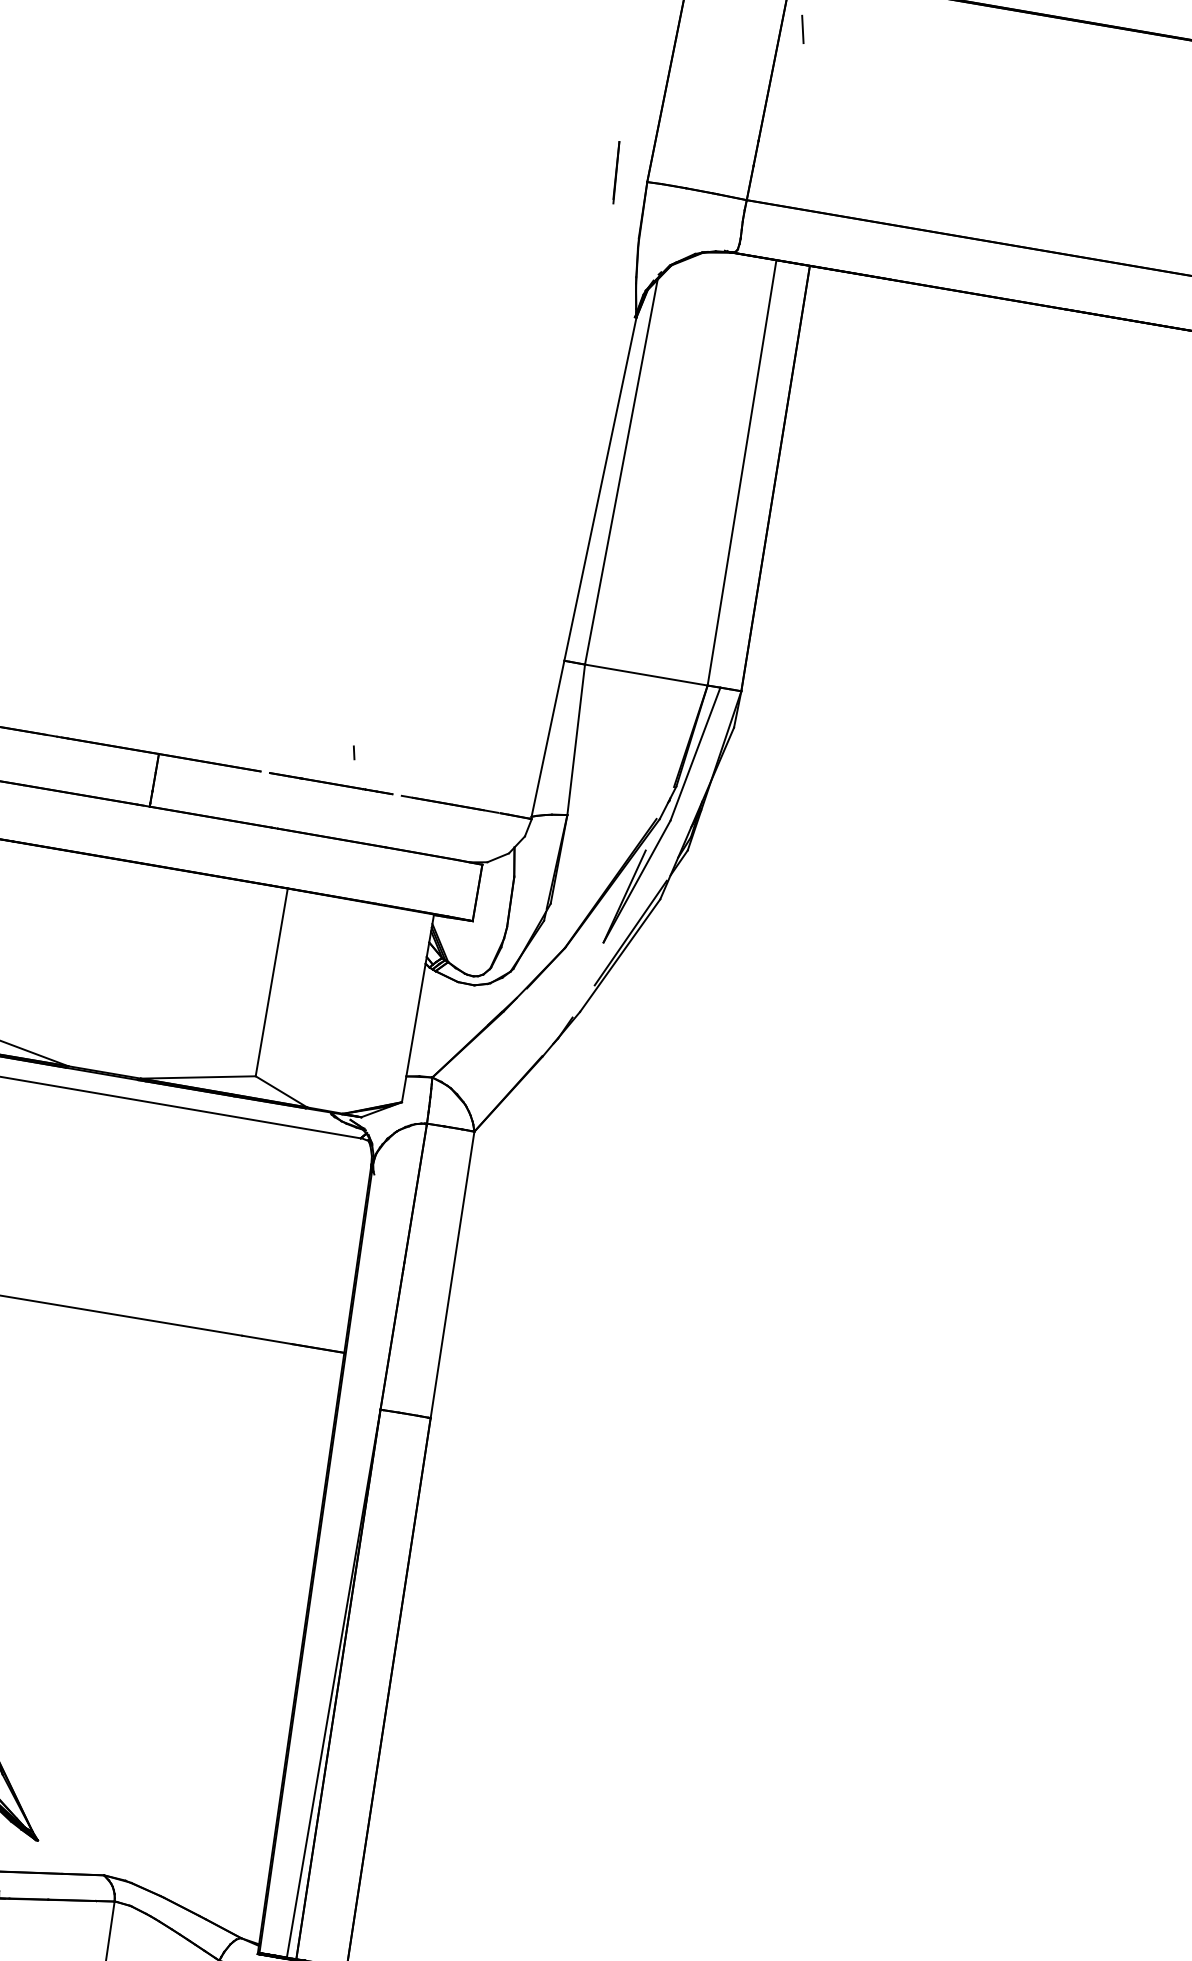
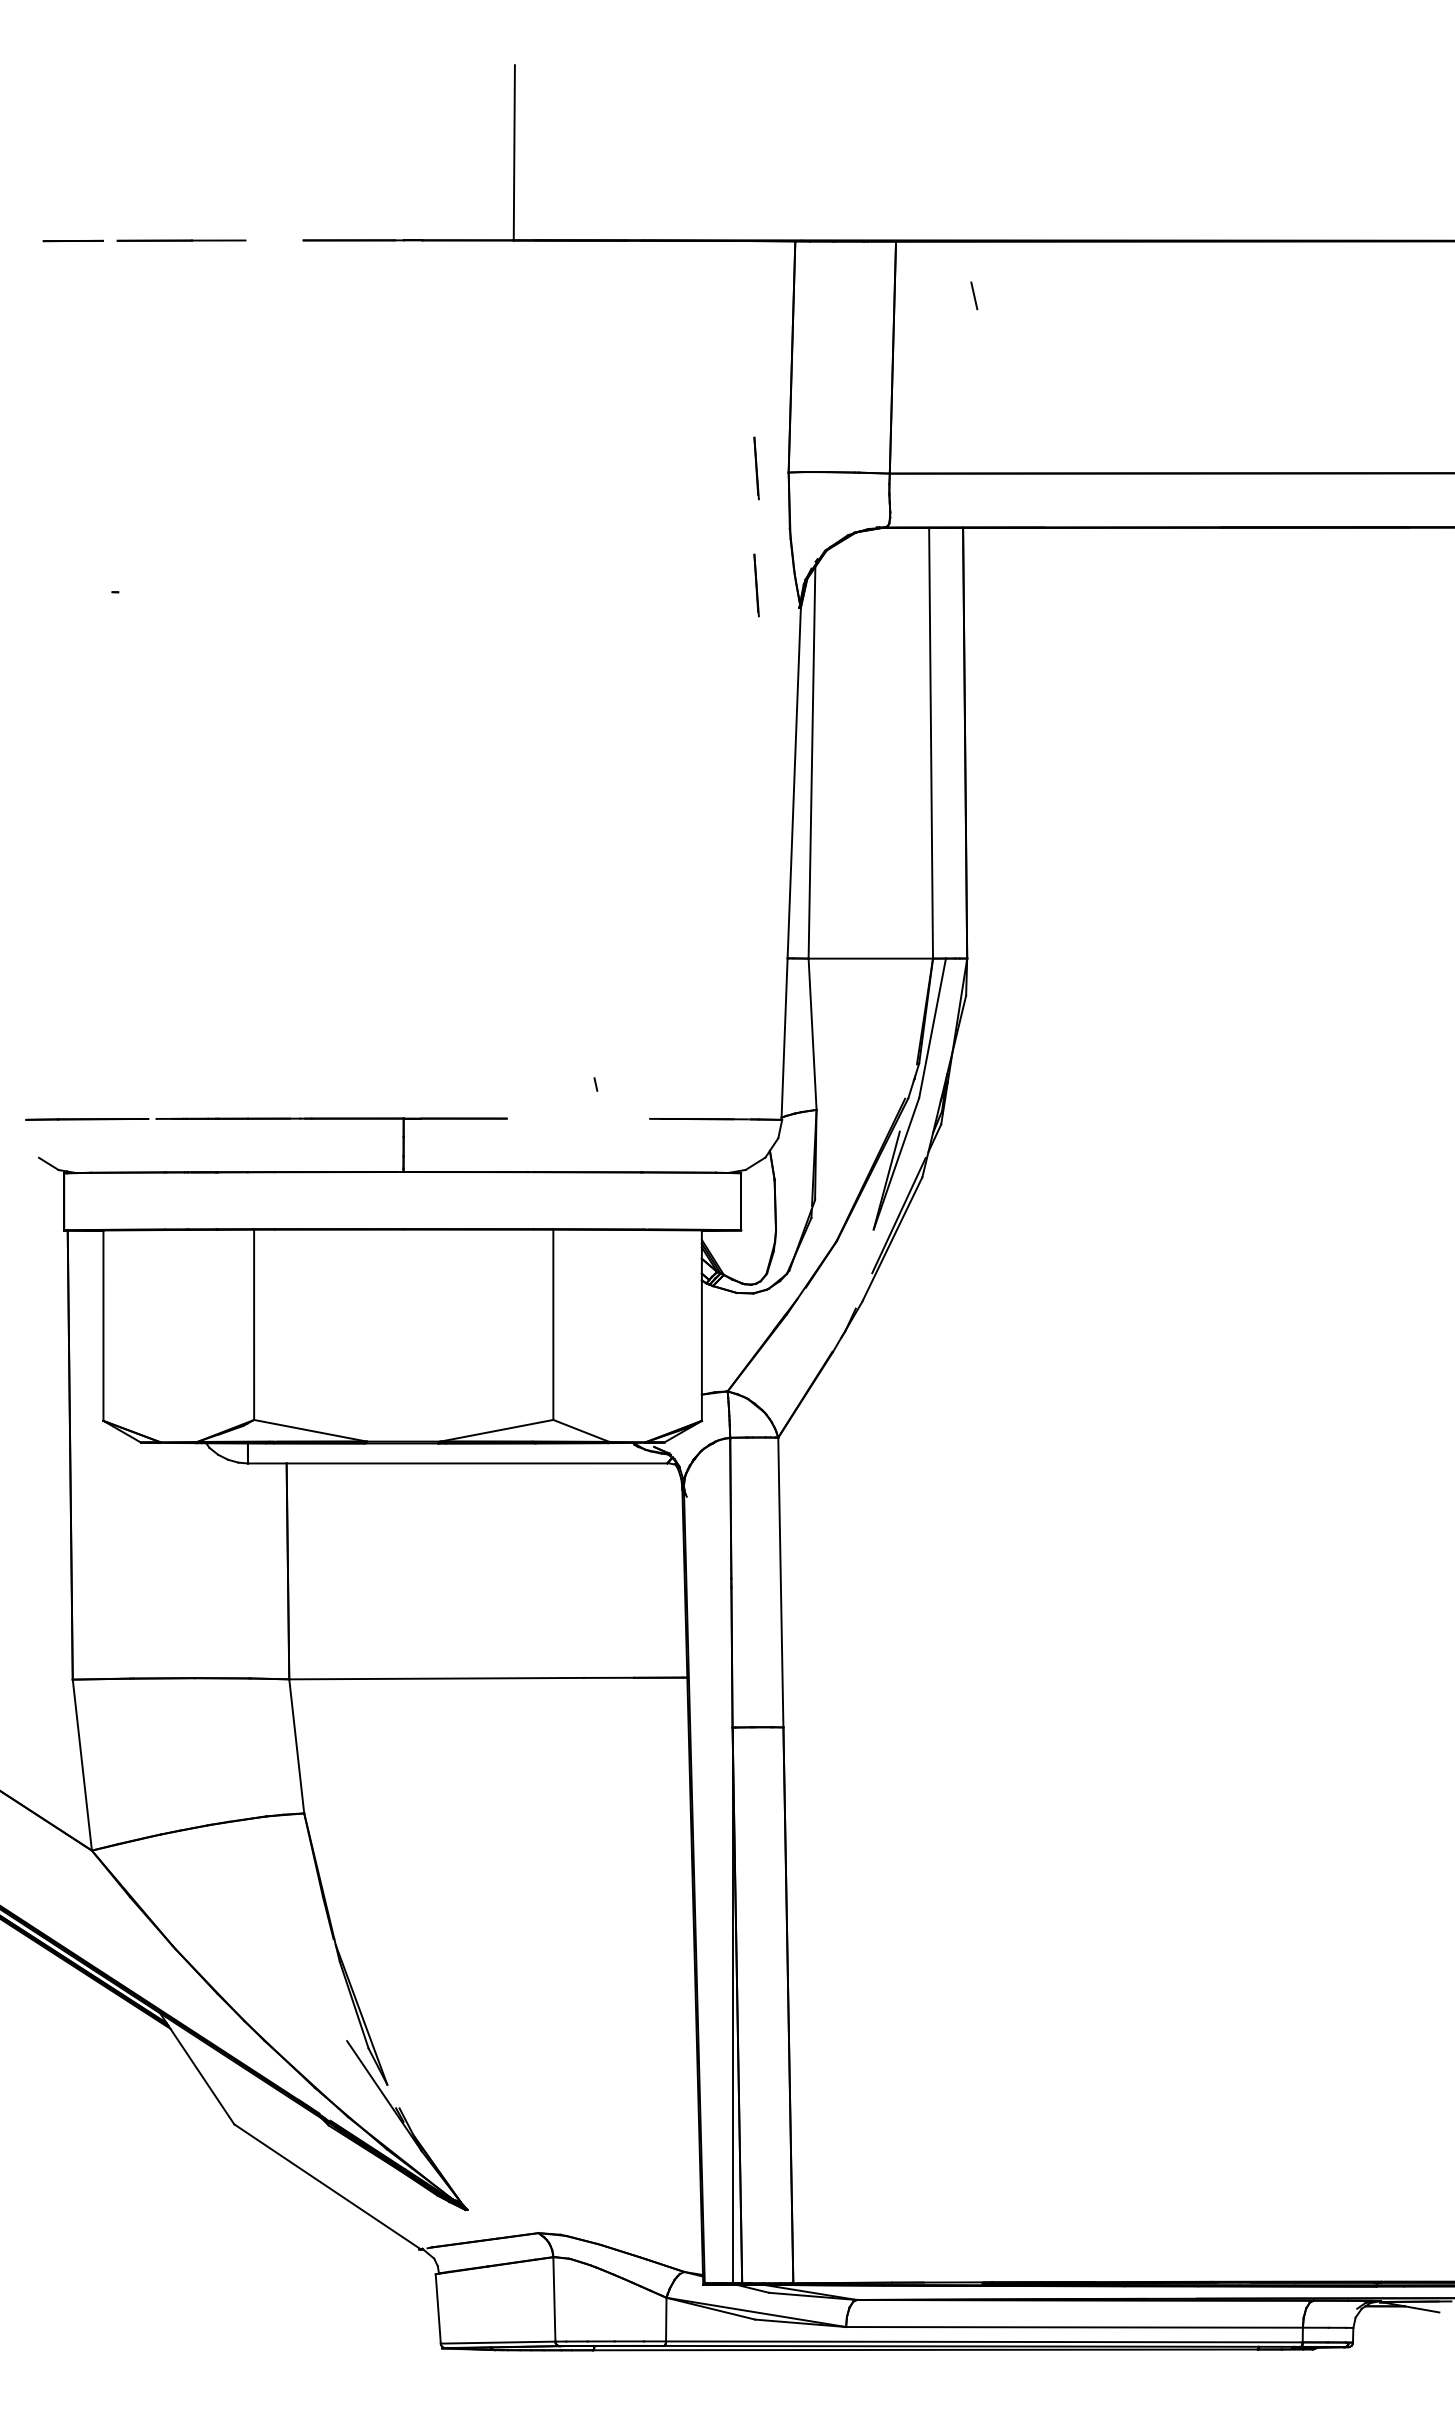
line: (803, 29) -> (974, 295), moved
line: (596, 288) -> (756, 585), added
line: (331, 783) -> (578, 1118), removed

